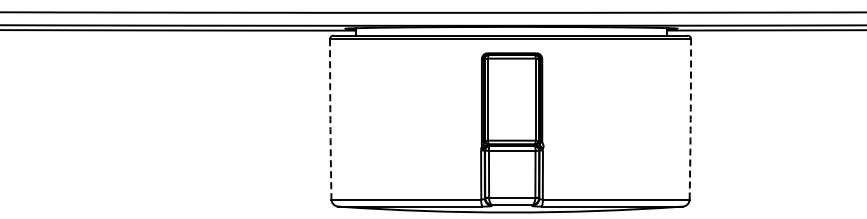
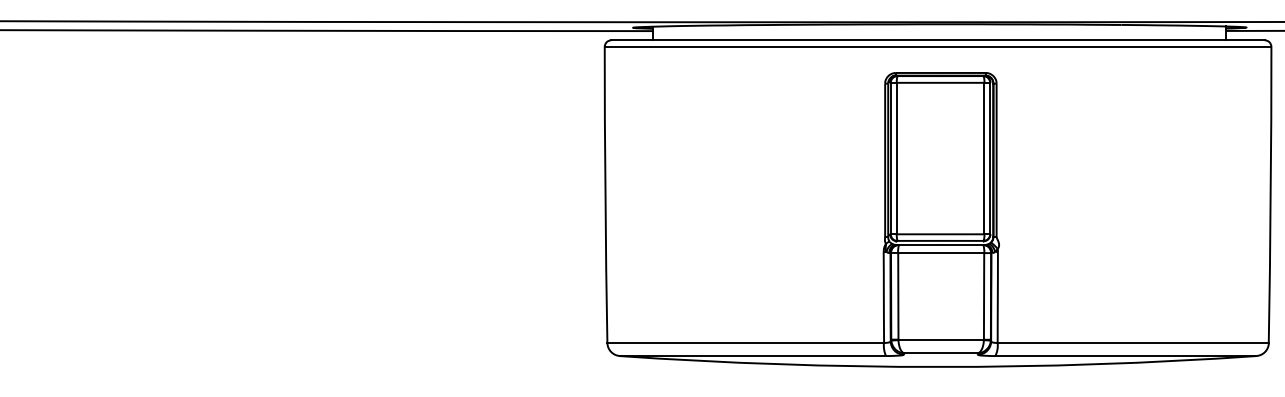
arc: (330, 119) -> (605, 195), dashed -> solid
arc: (690, 119) -> (1270, 195), dashed -> solid

